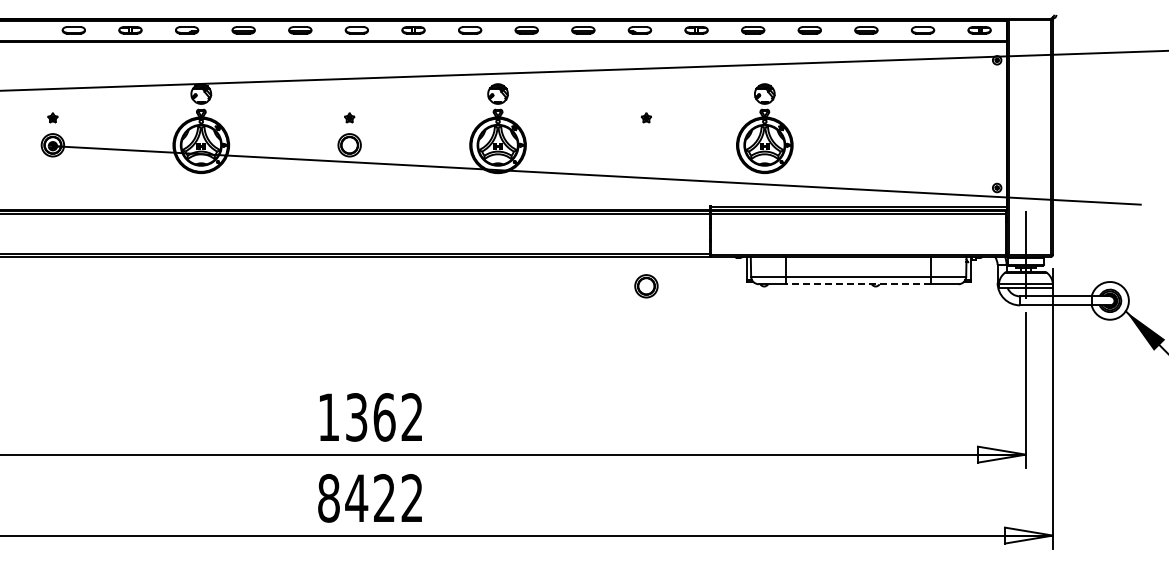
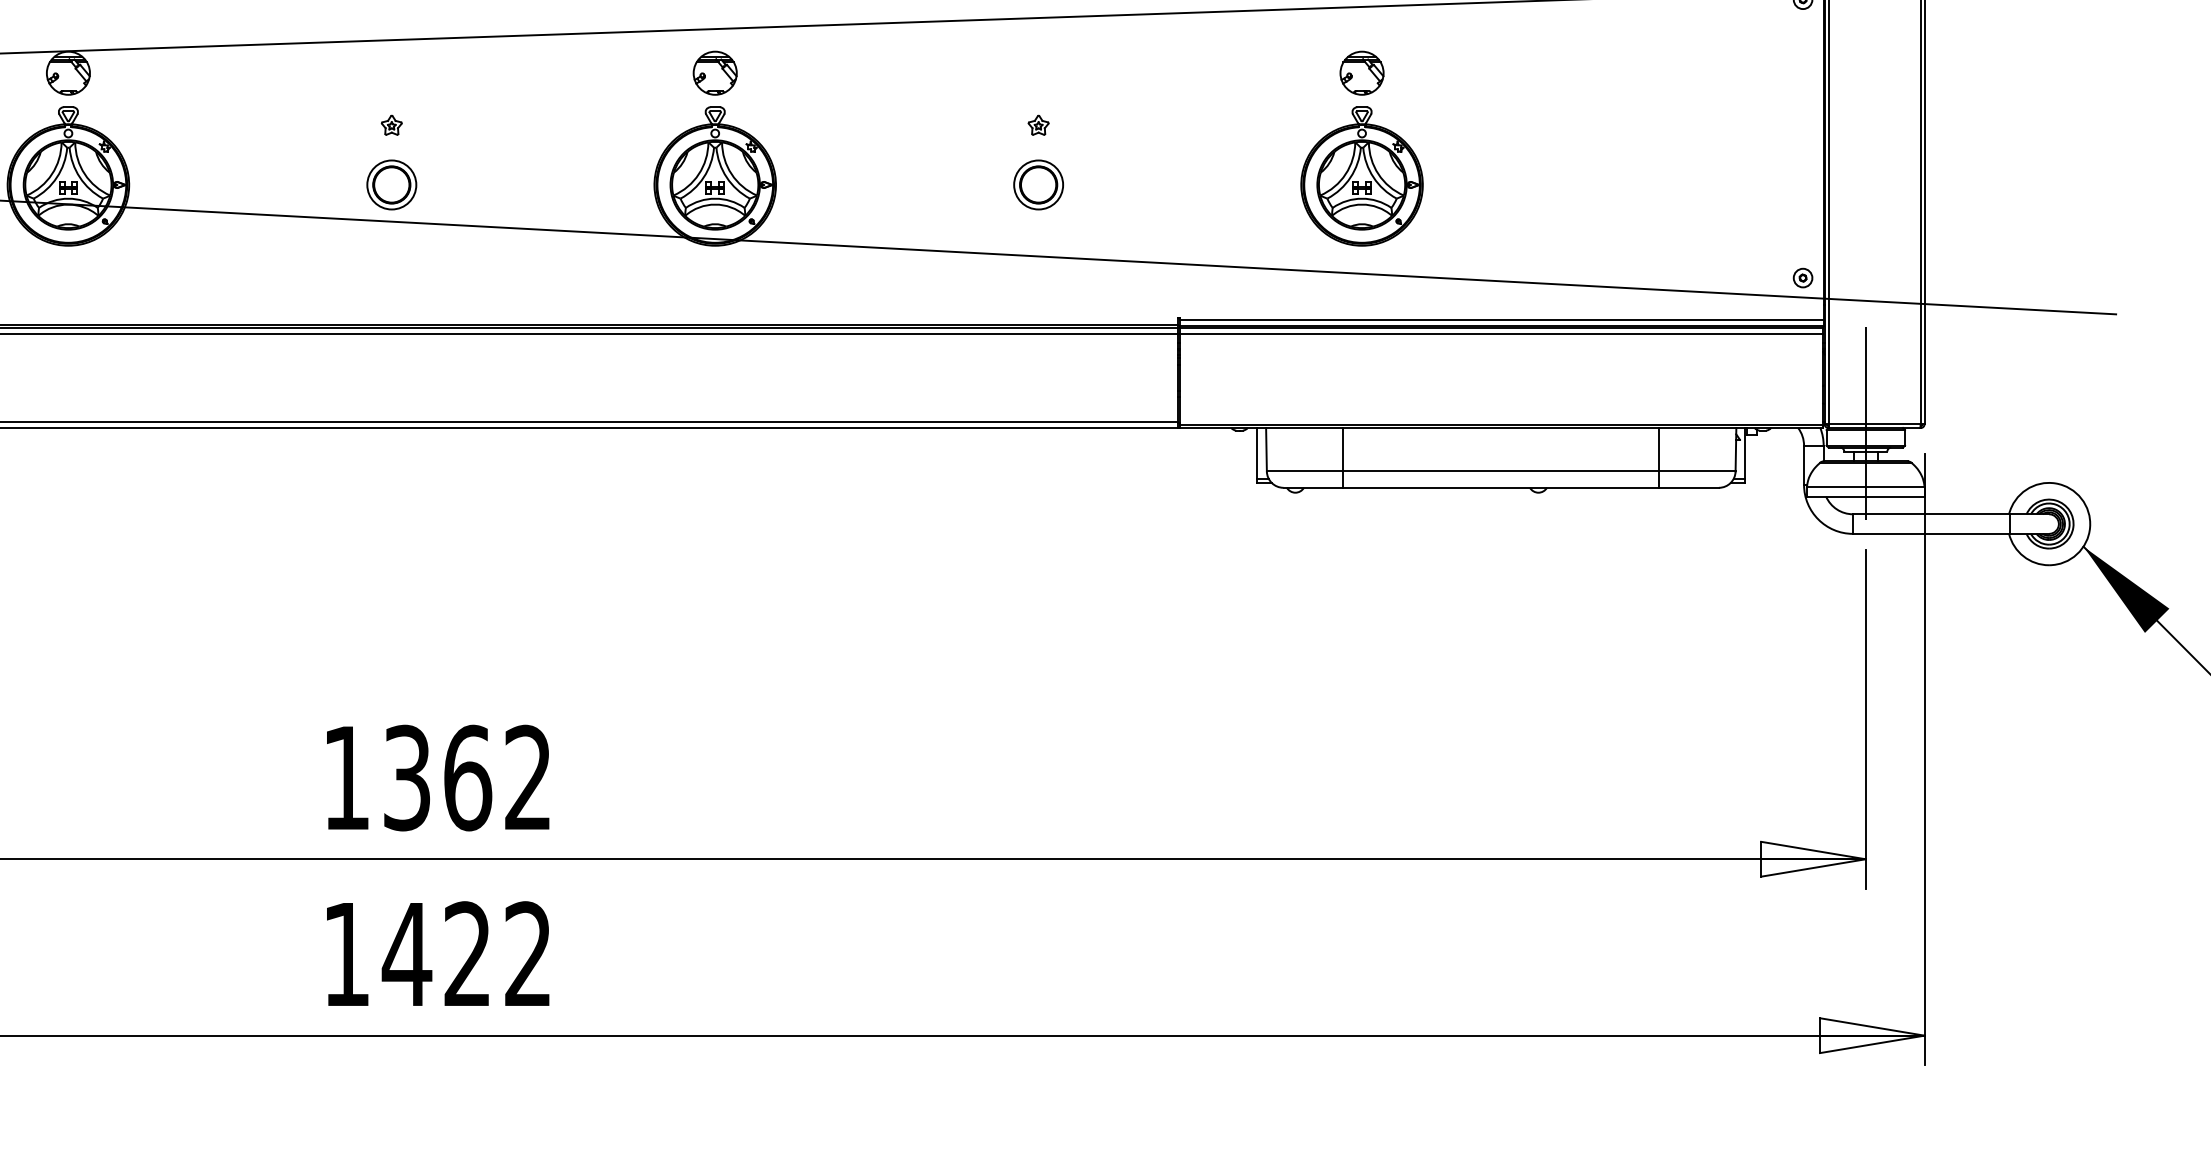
part: (764, 128) -> (1361, 148), moved
line: (858, 284) -> (1500, 488), dashed -> solid
part: (646, 286) -> (1038, 185), moved
text: (328, 498) -> (345, 954), 8422 -> 1422

